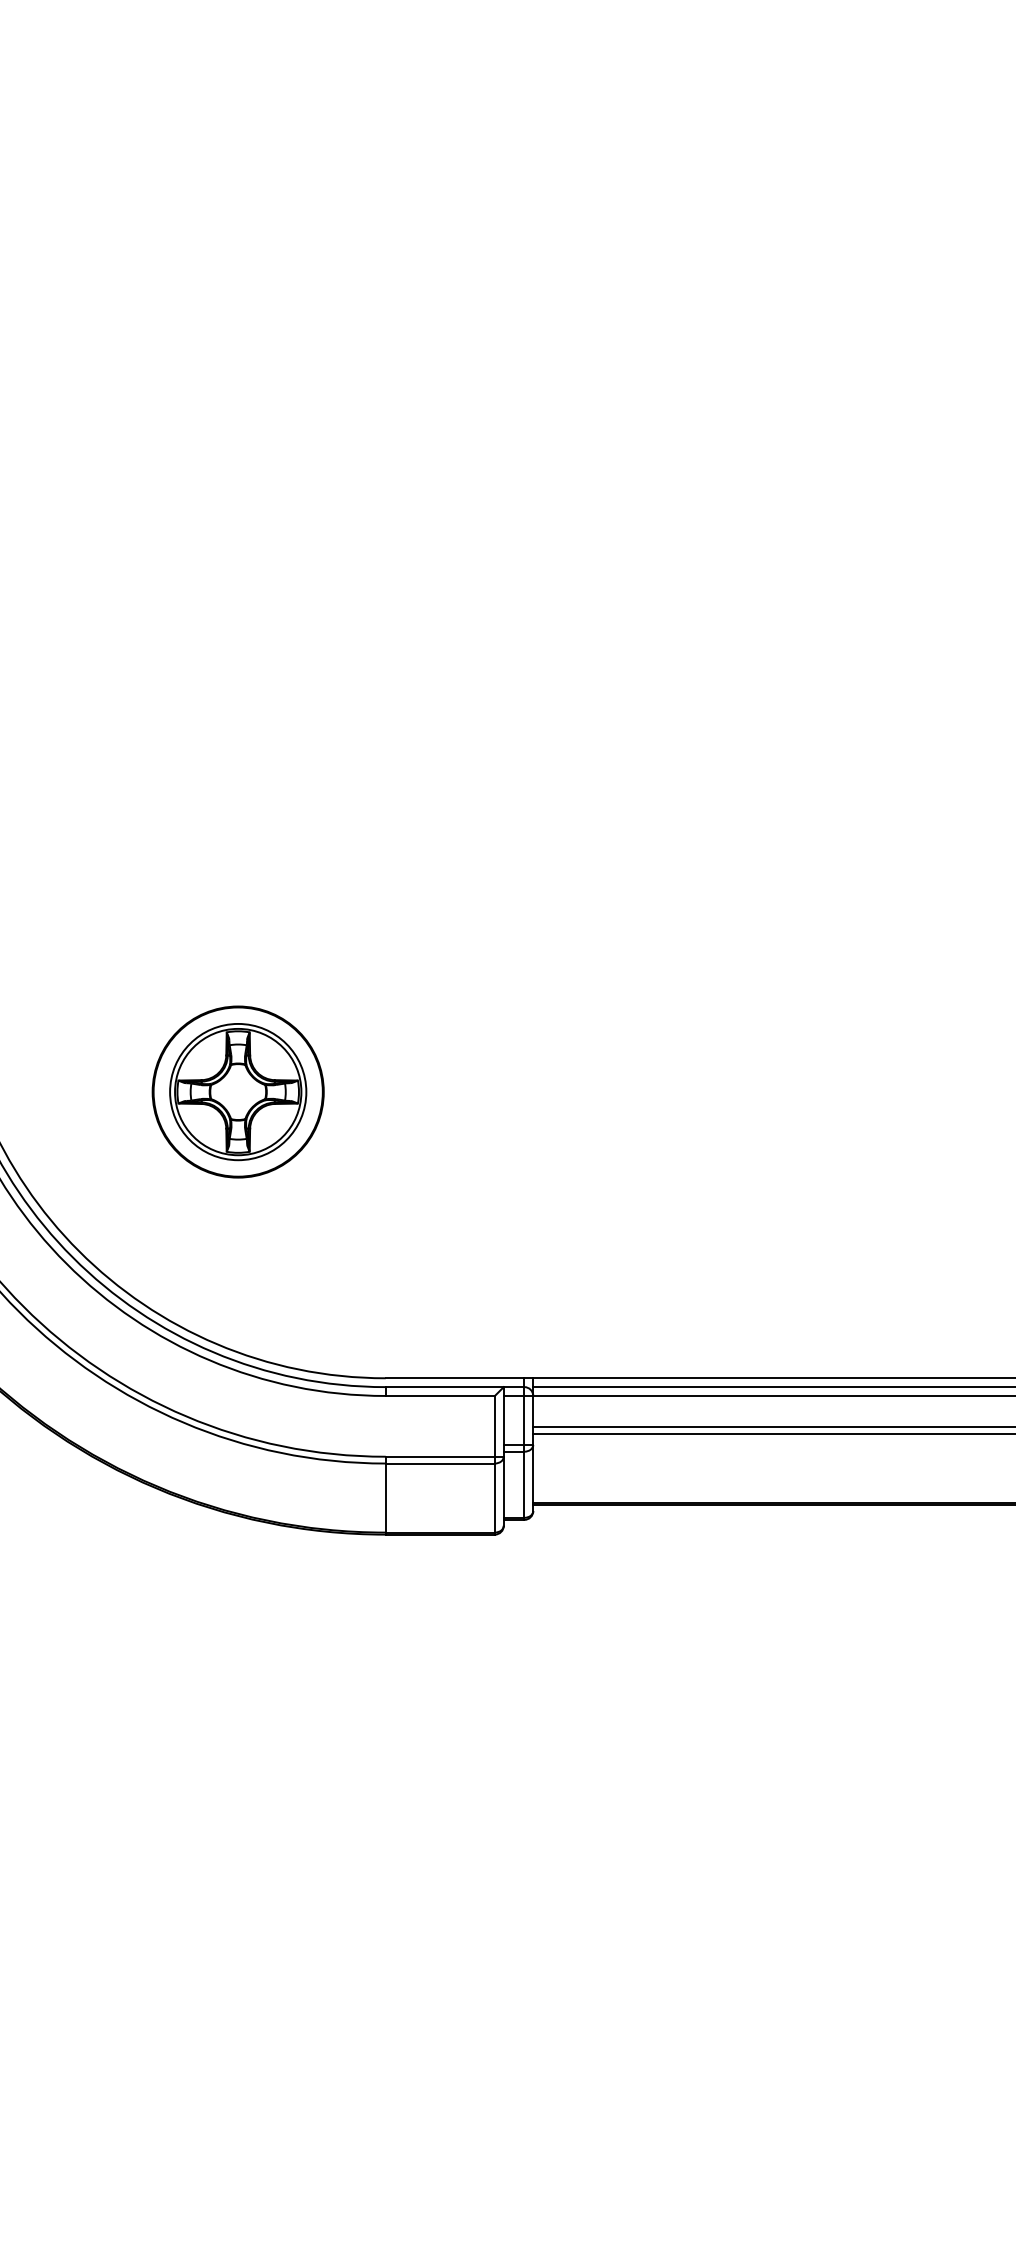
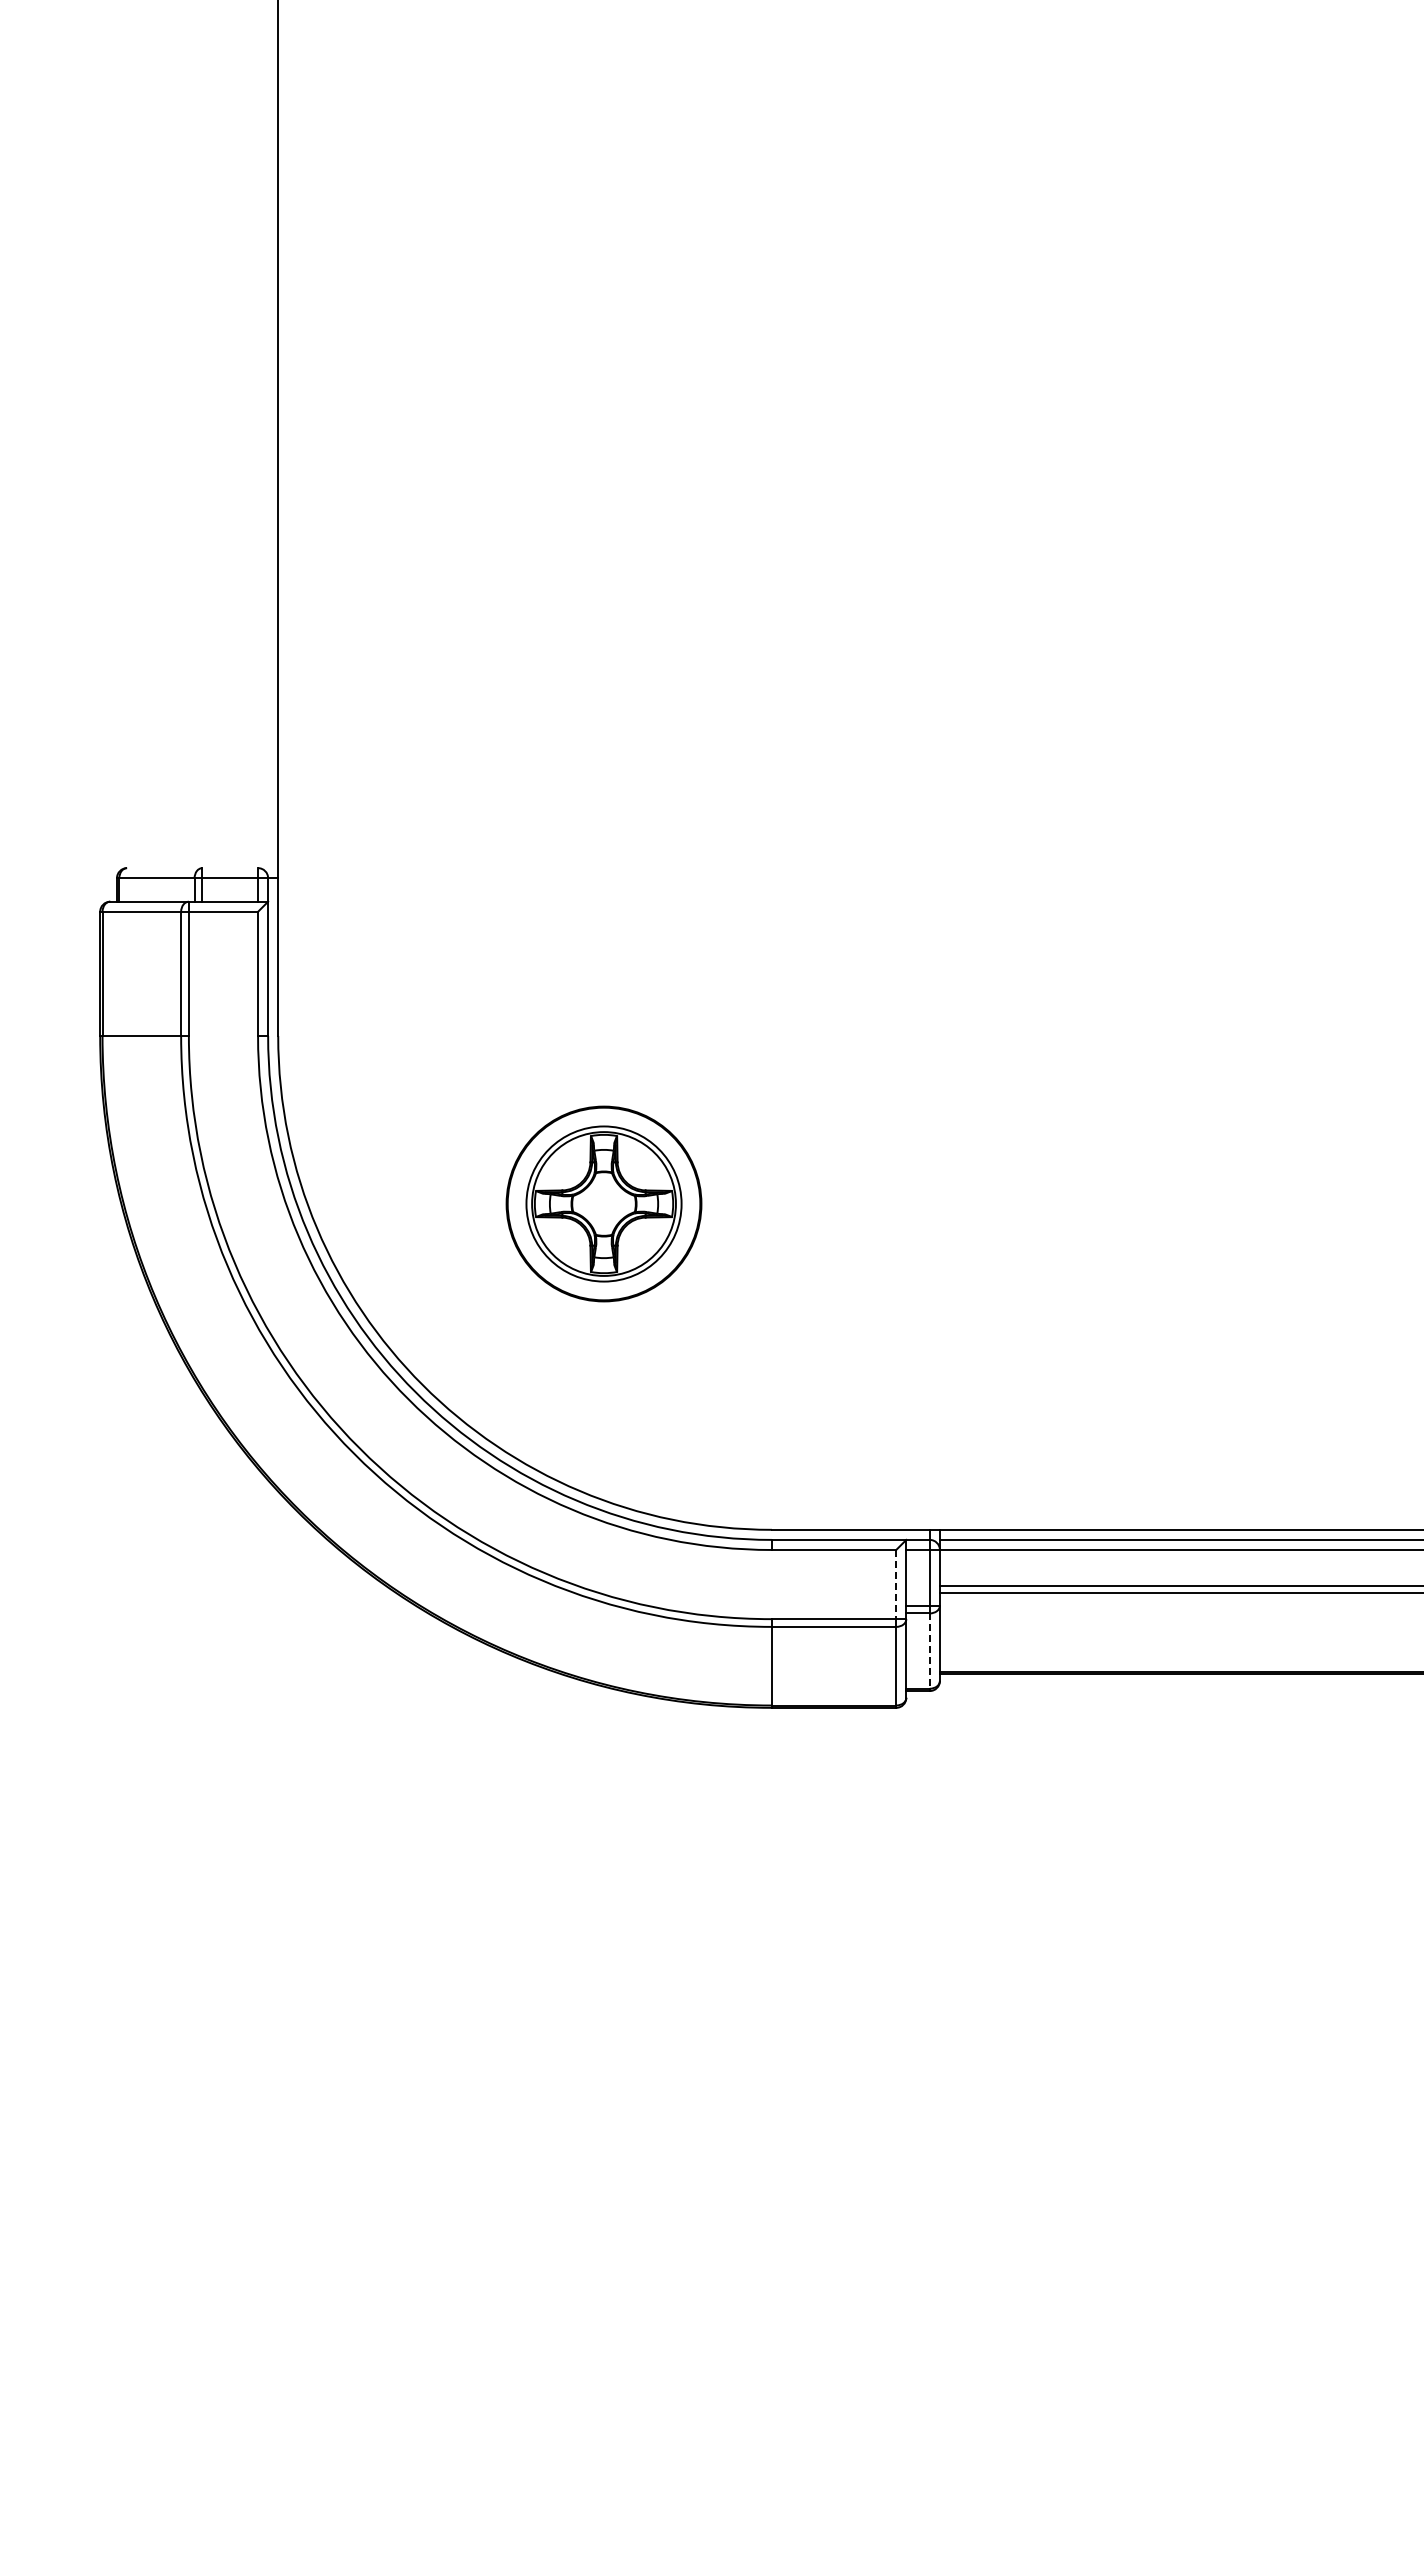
line: (495, 1426) -> (896, 1584), solid -> dashed
line: (524, 1485) -> (929, 1651), solid -> dashed

